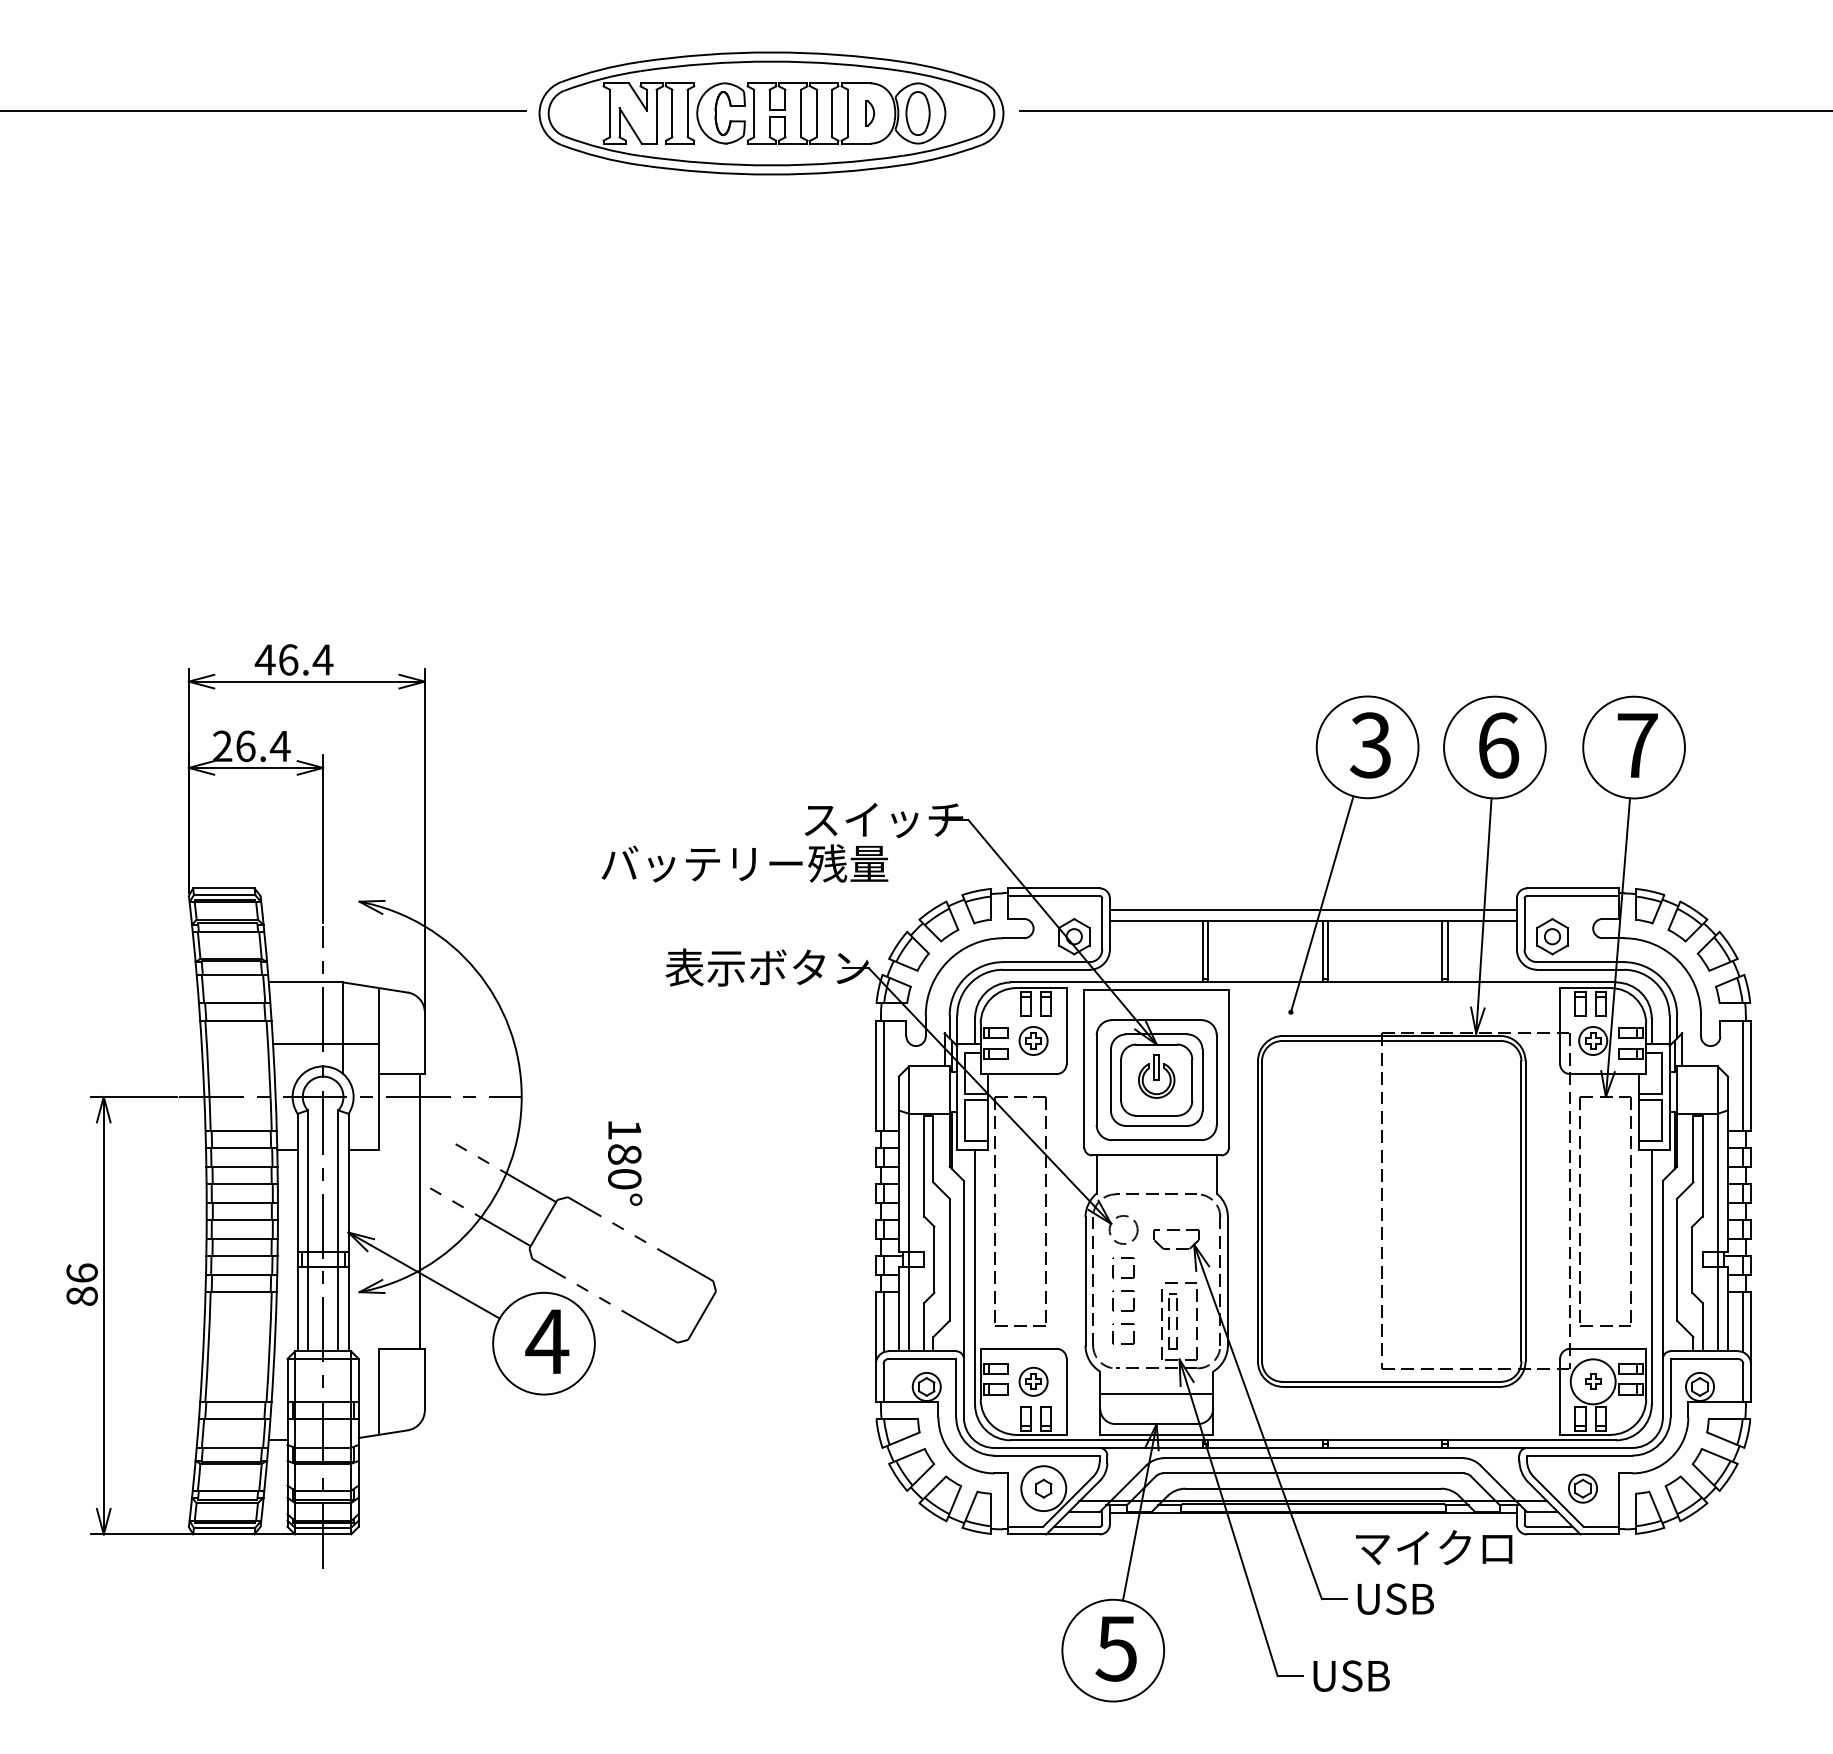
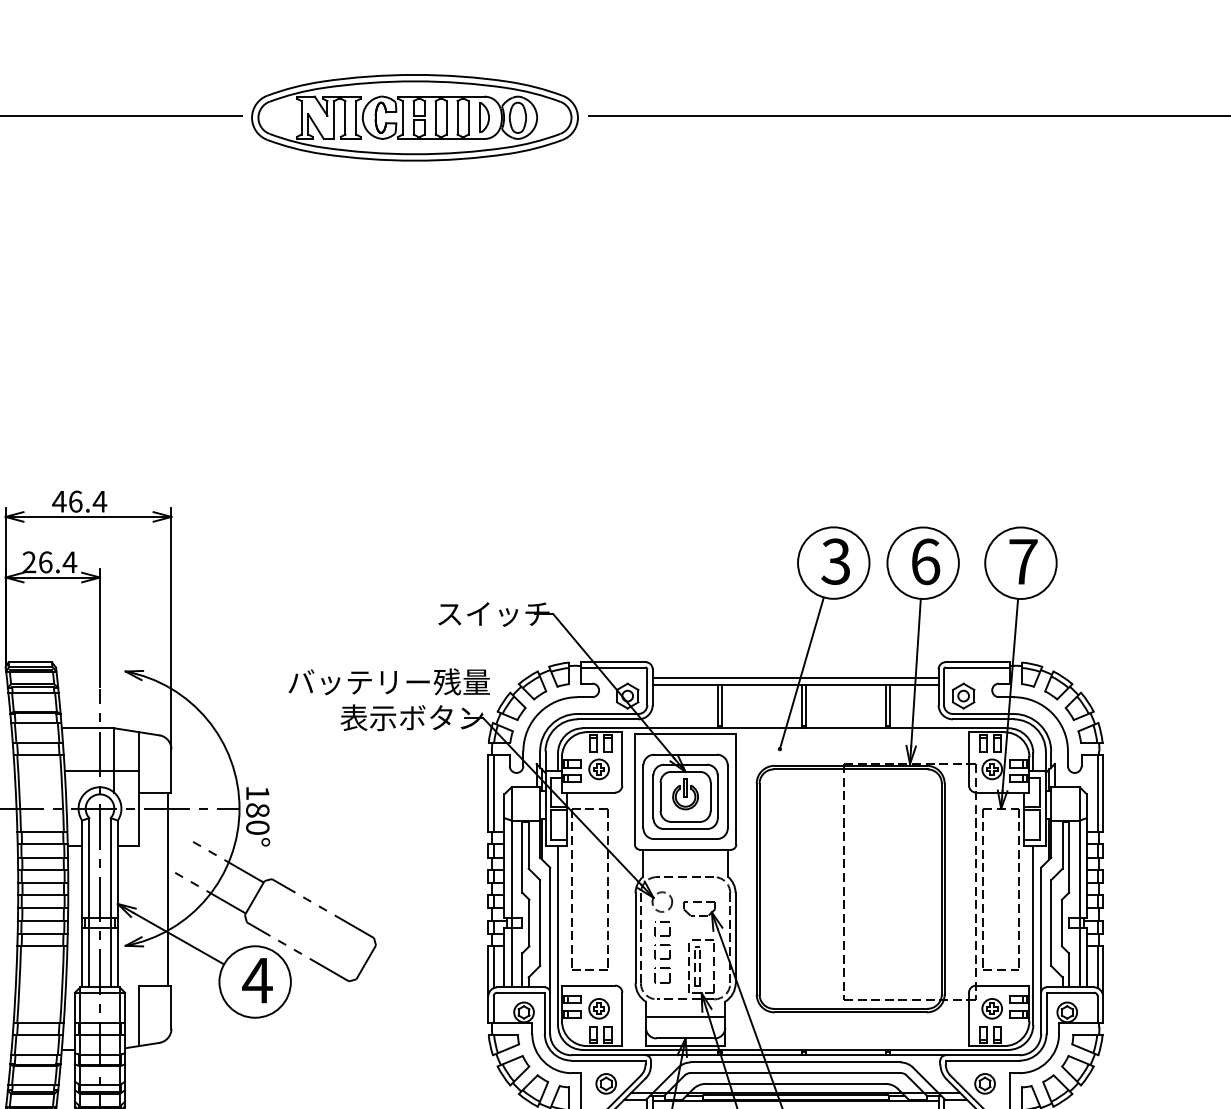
part: (869, 113) -> (483, 117), size x1.67
text: (744, 863) -> (388, 681), moved
text: (625, 1163) -> (258, 816), moved
circle: (1593, 1381) -> (992, 1008), size x0.62
circle: (1043, 1488) -> (606, 1083), size x0.62

